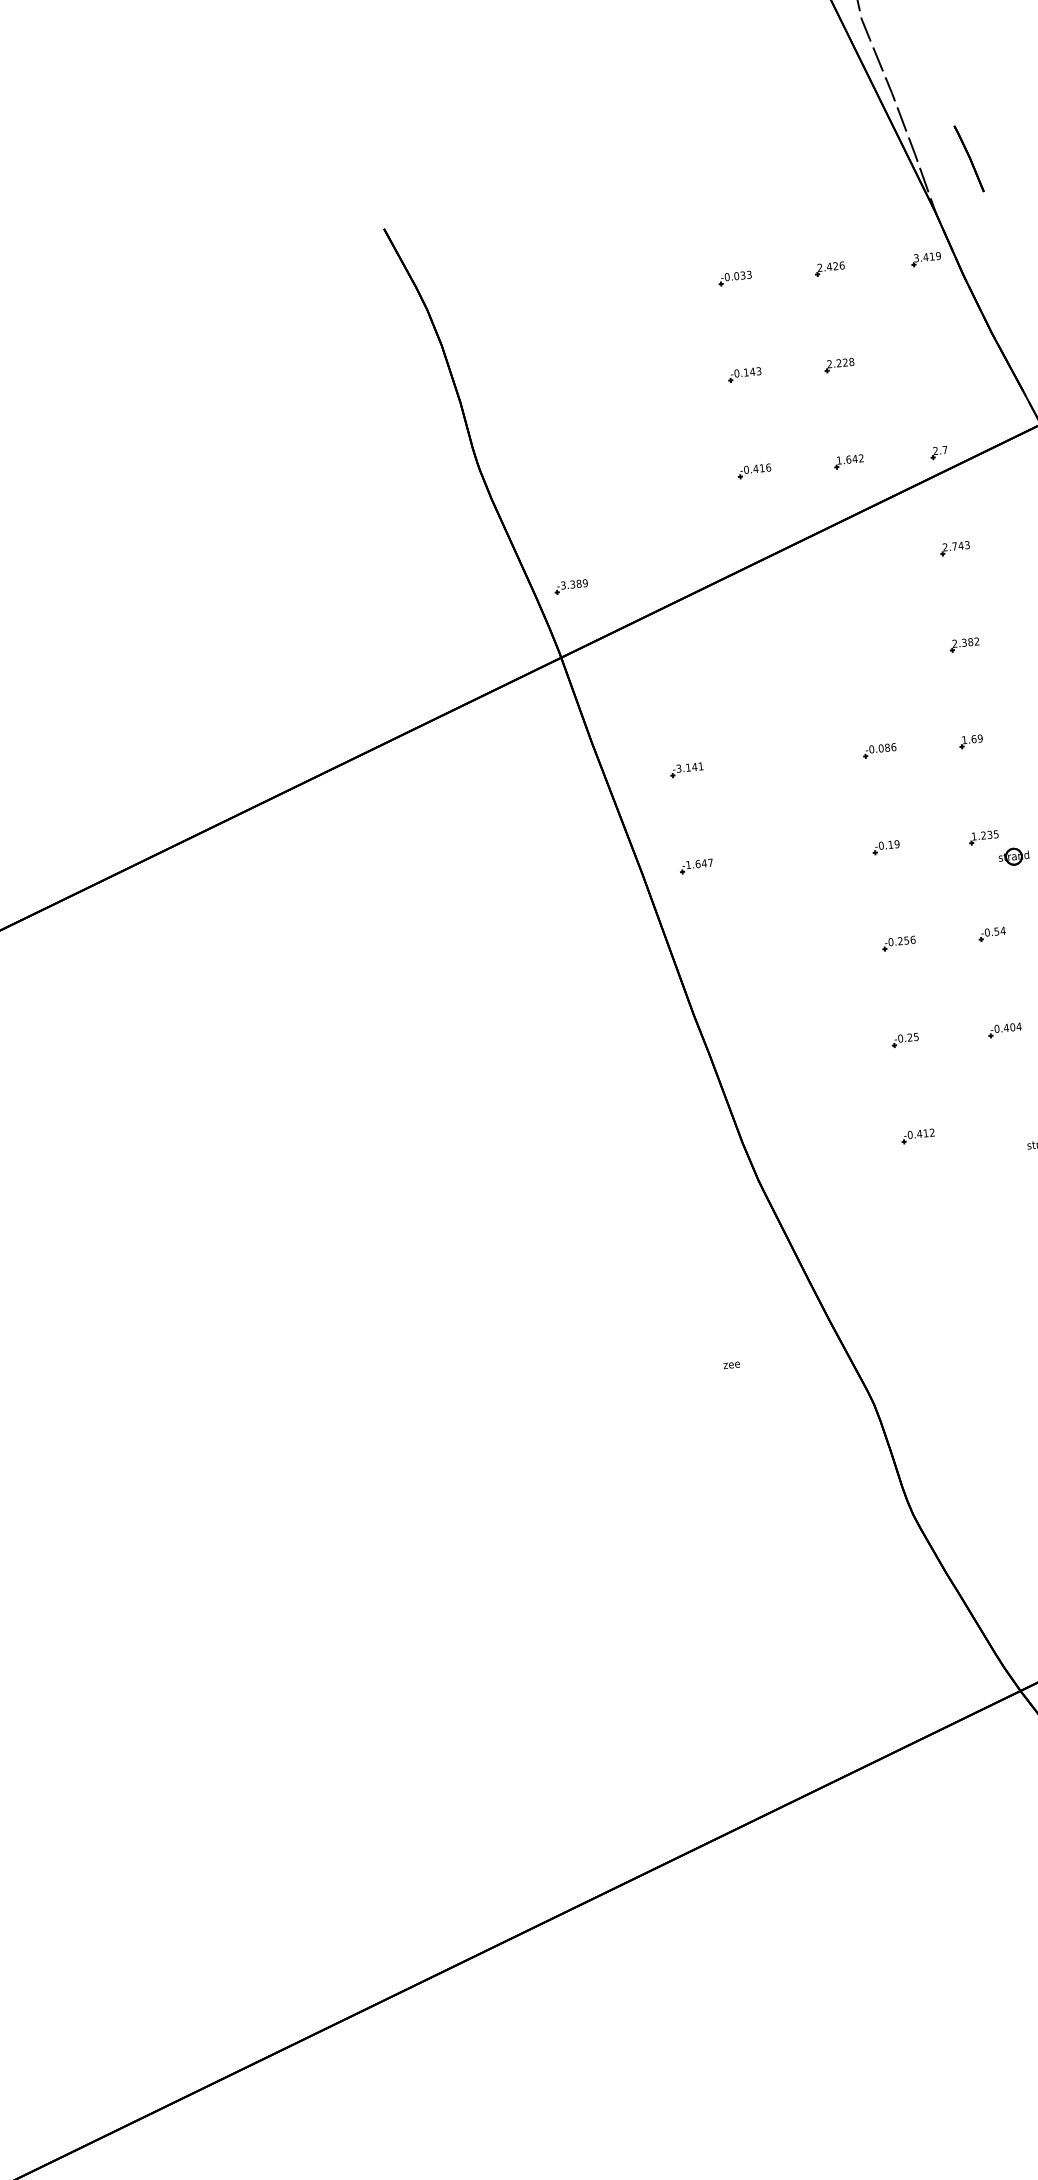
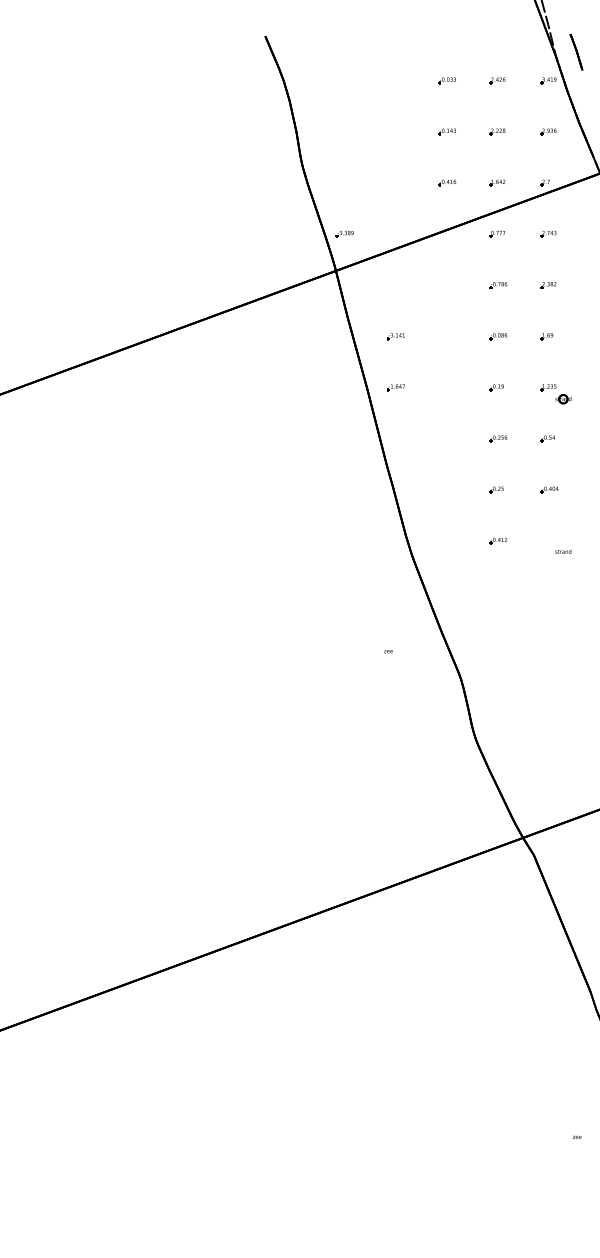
line: (969, 157) -> (576, 51), moved
part: (935, 355) -> (548, 131), added
part: (858, 558) -> (497, 234), added
part: (870, 654) -> (498, 285), added

